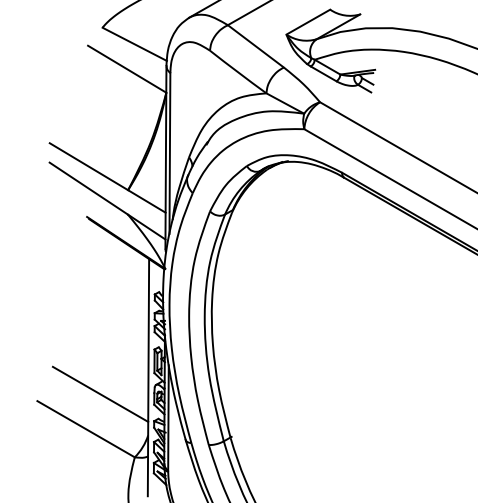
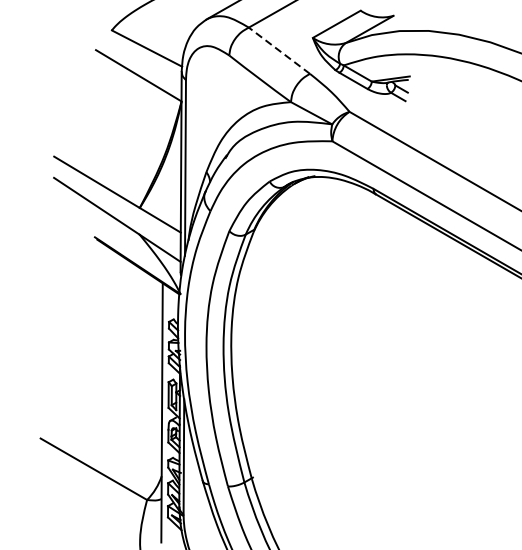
line: (255, 46) -> (279, 50), solid -> dashed
line: (100, 393) -> (109, 430), removed

